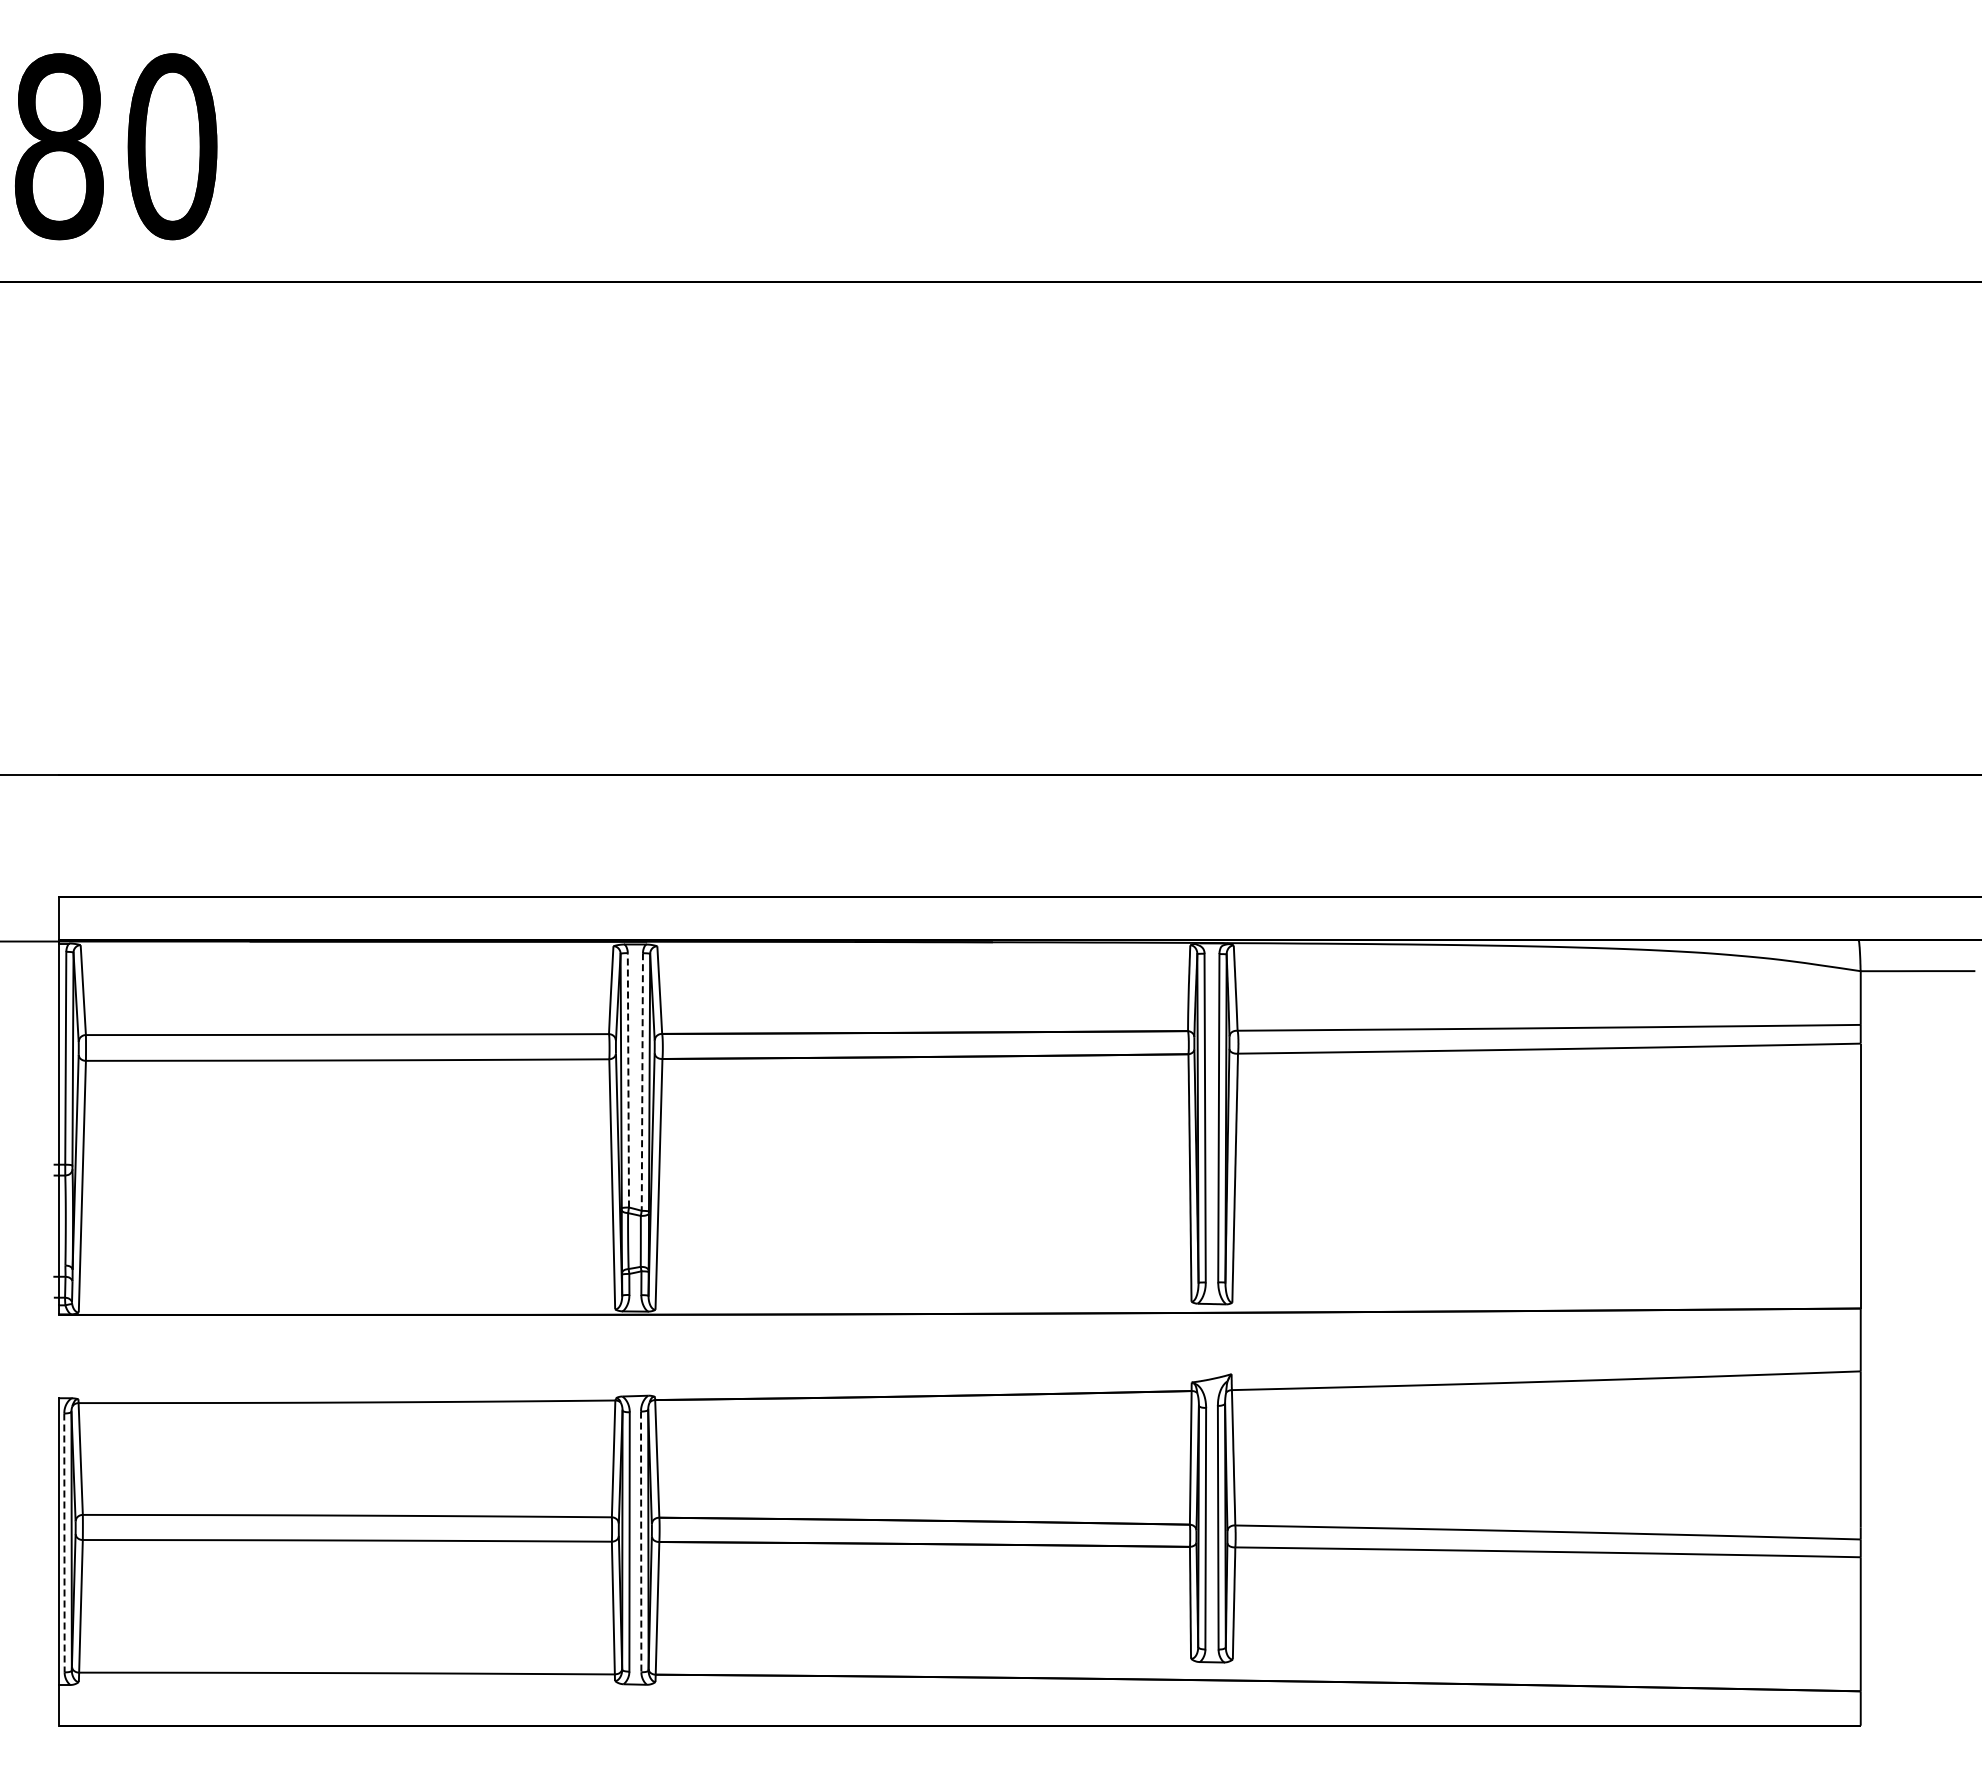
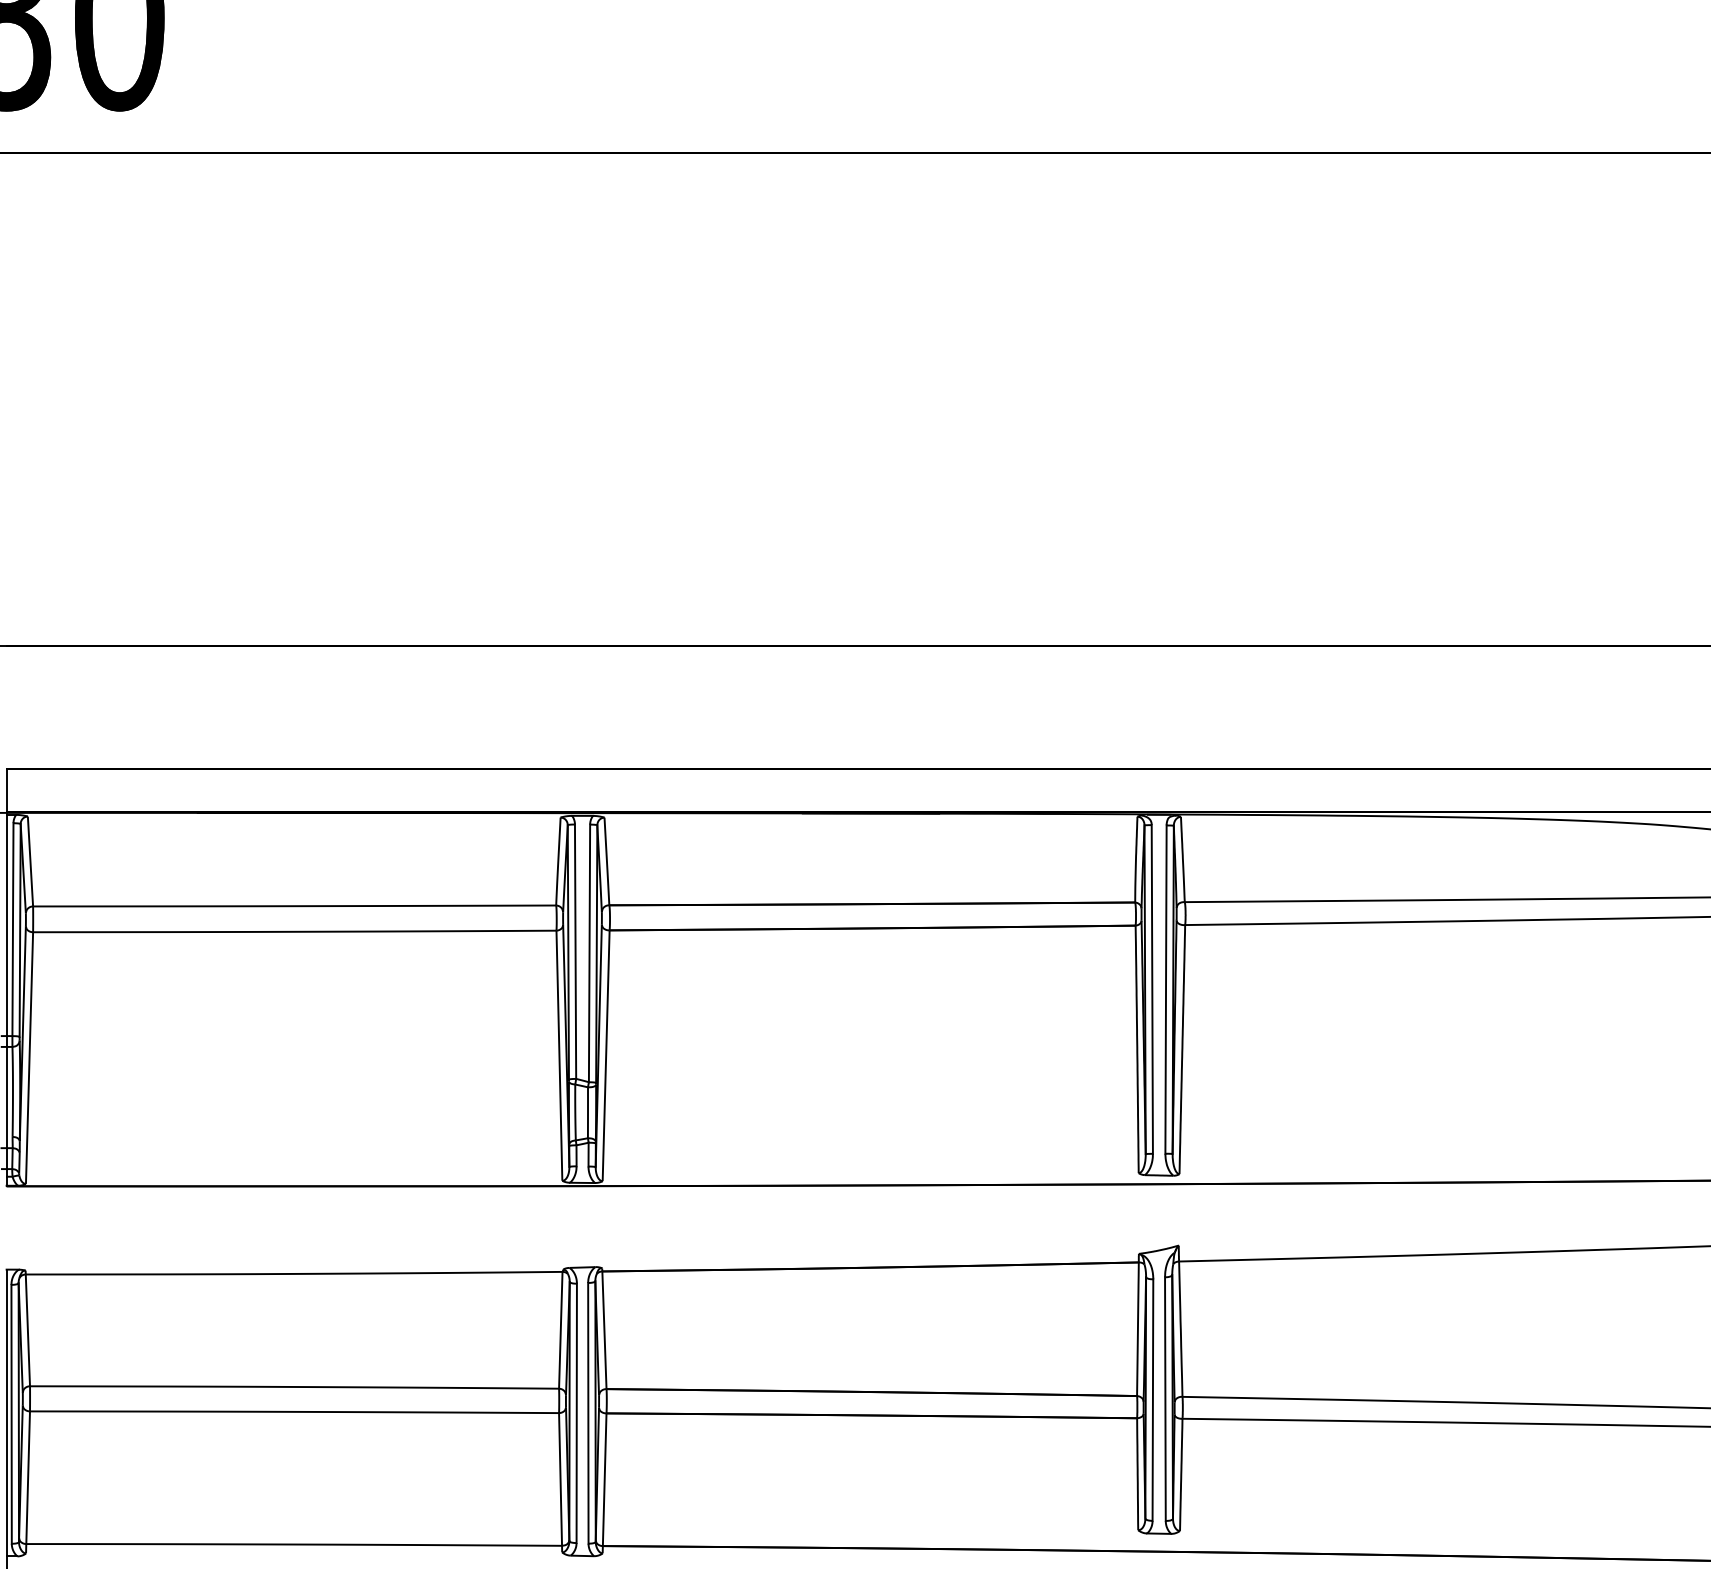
line: (628, 1079) -> (575, 950), dashed -> solid
line: (642, 1082) -> (589, 953), dashed -> solid
line: (641, 1542) -> (588, 1413), dashed -> solid
line: (64, 1543) -> (11, 1414), dashed -> solid

